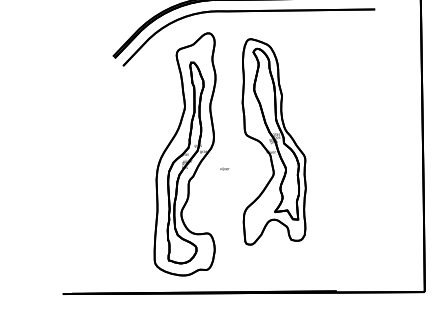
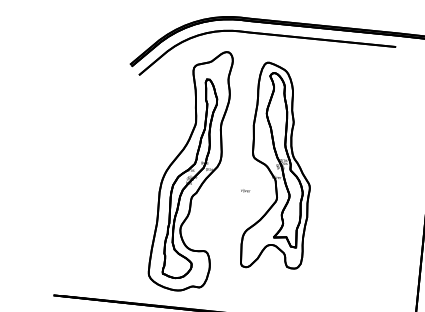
text: (224, 168) -> (245, 190), moved

